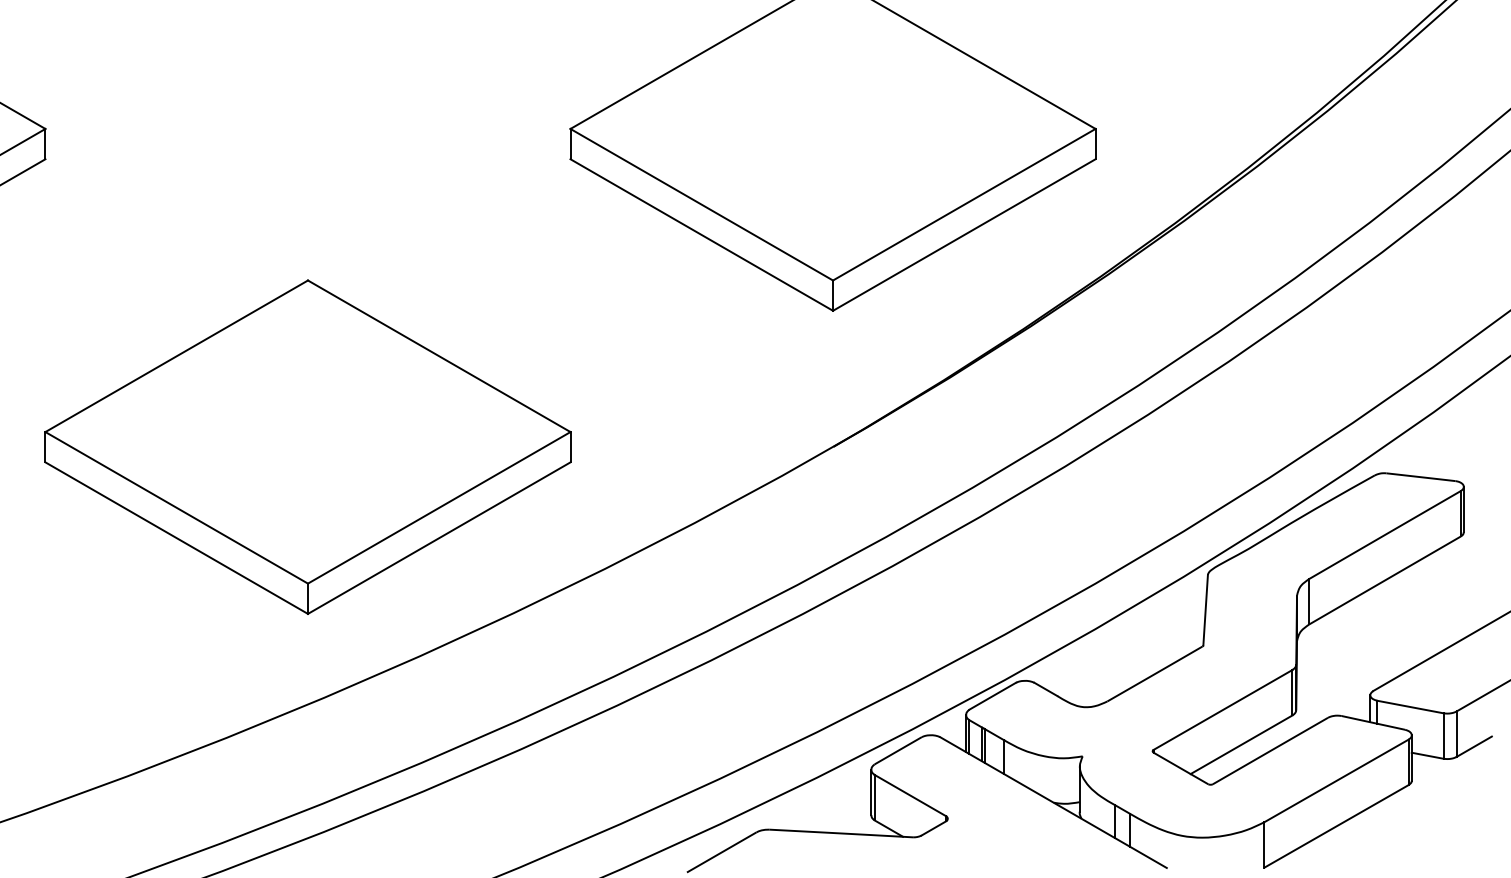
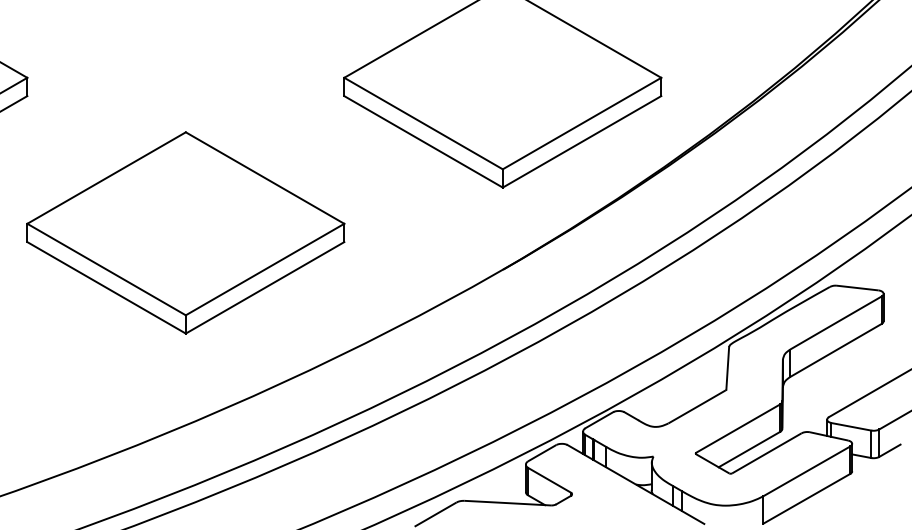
part: (307, 446) -> (185, 232), moved

